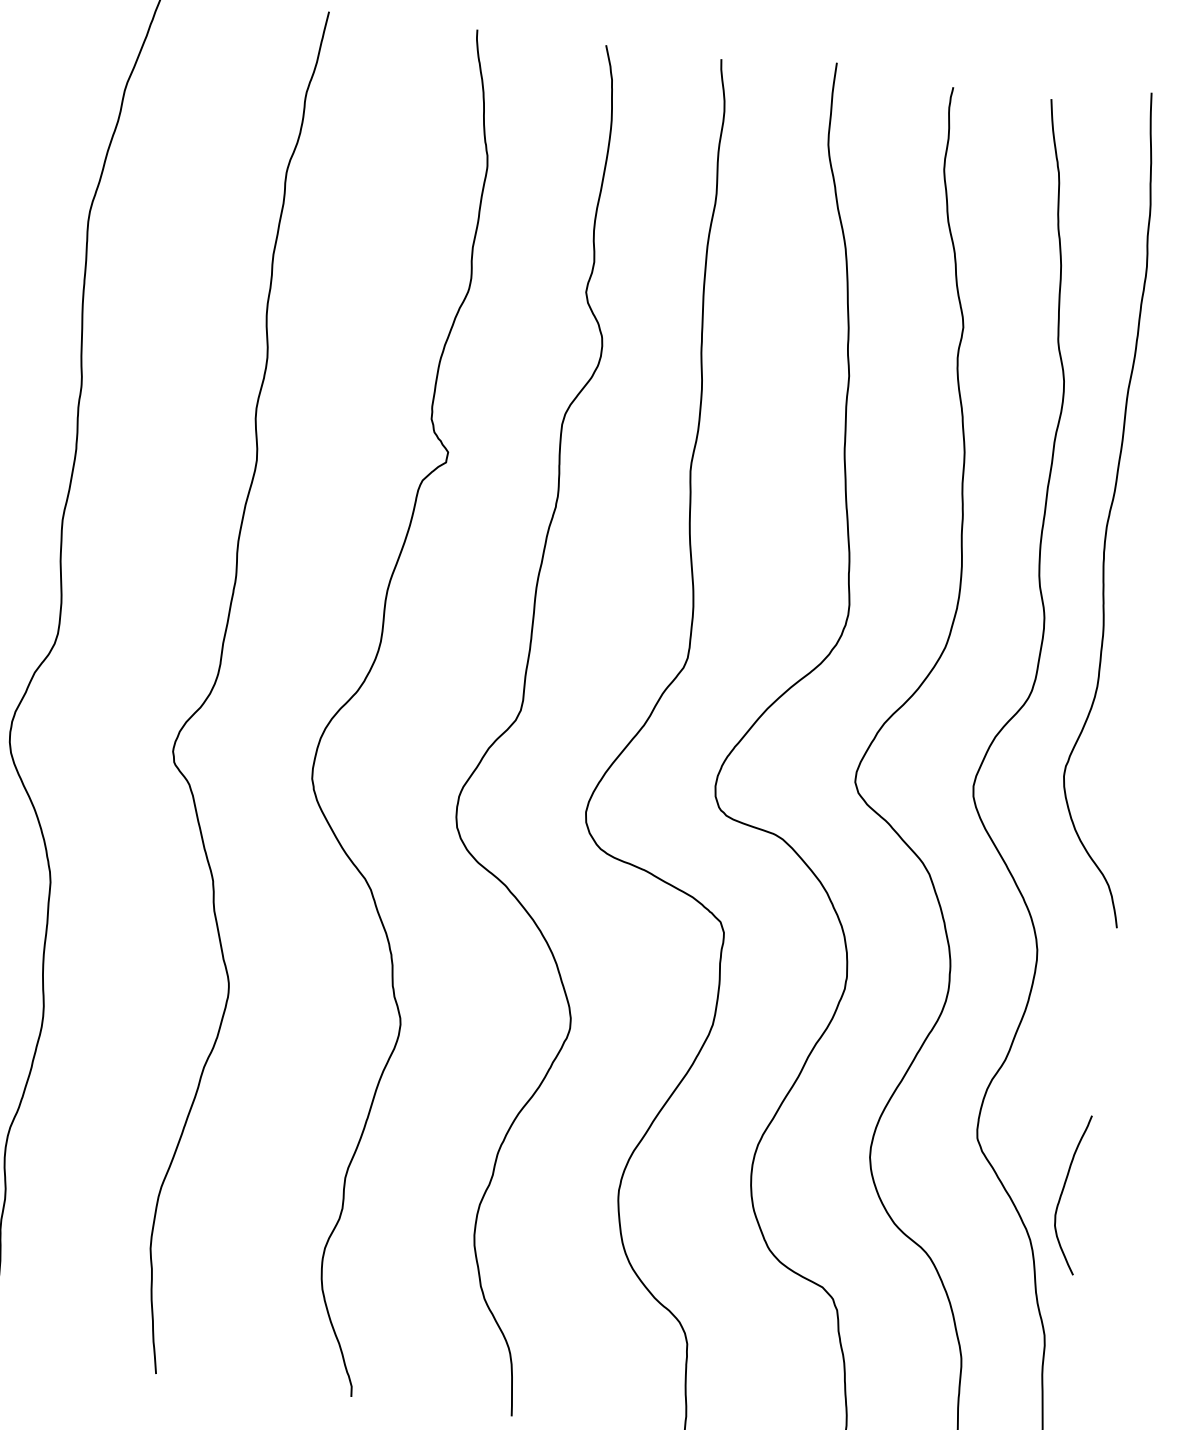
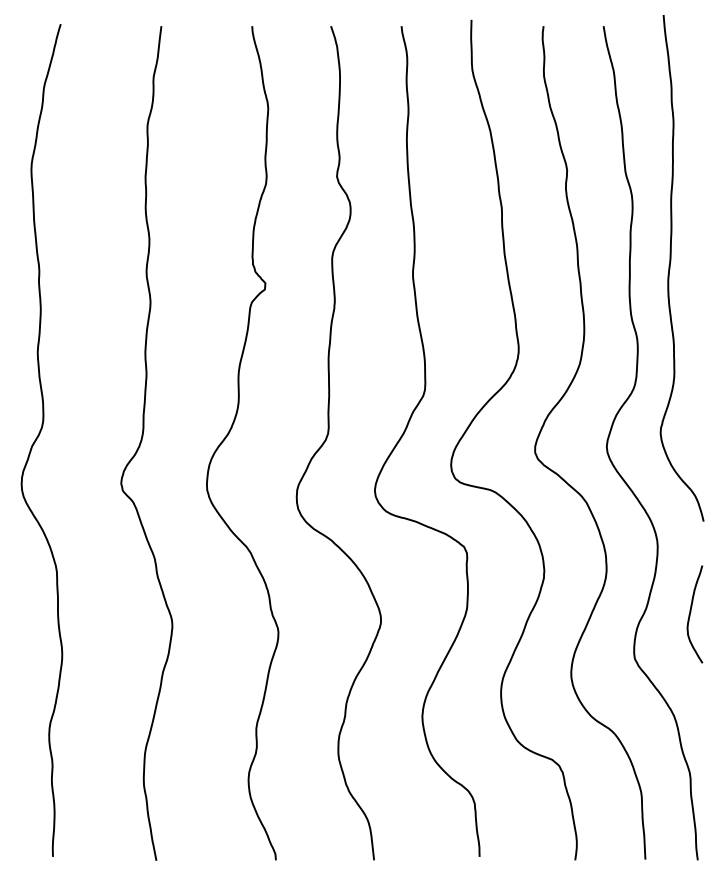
curve: (1065, 1190) -> (691, 612), moved

